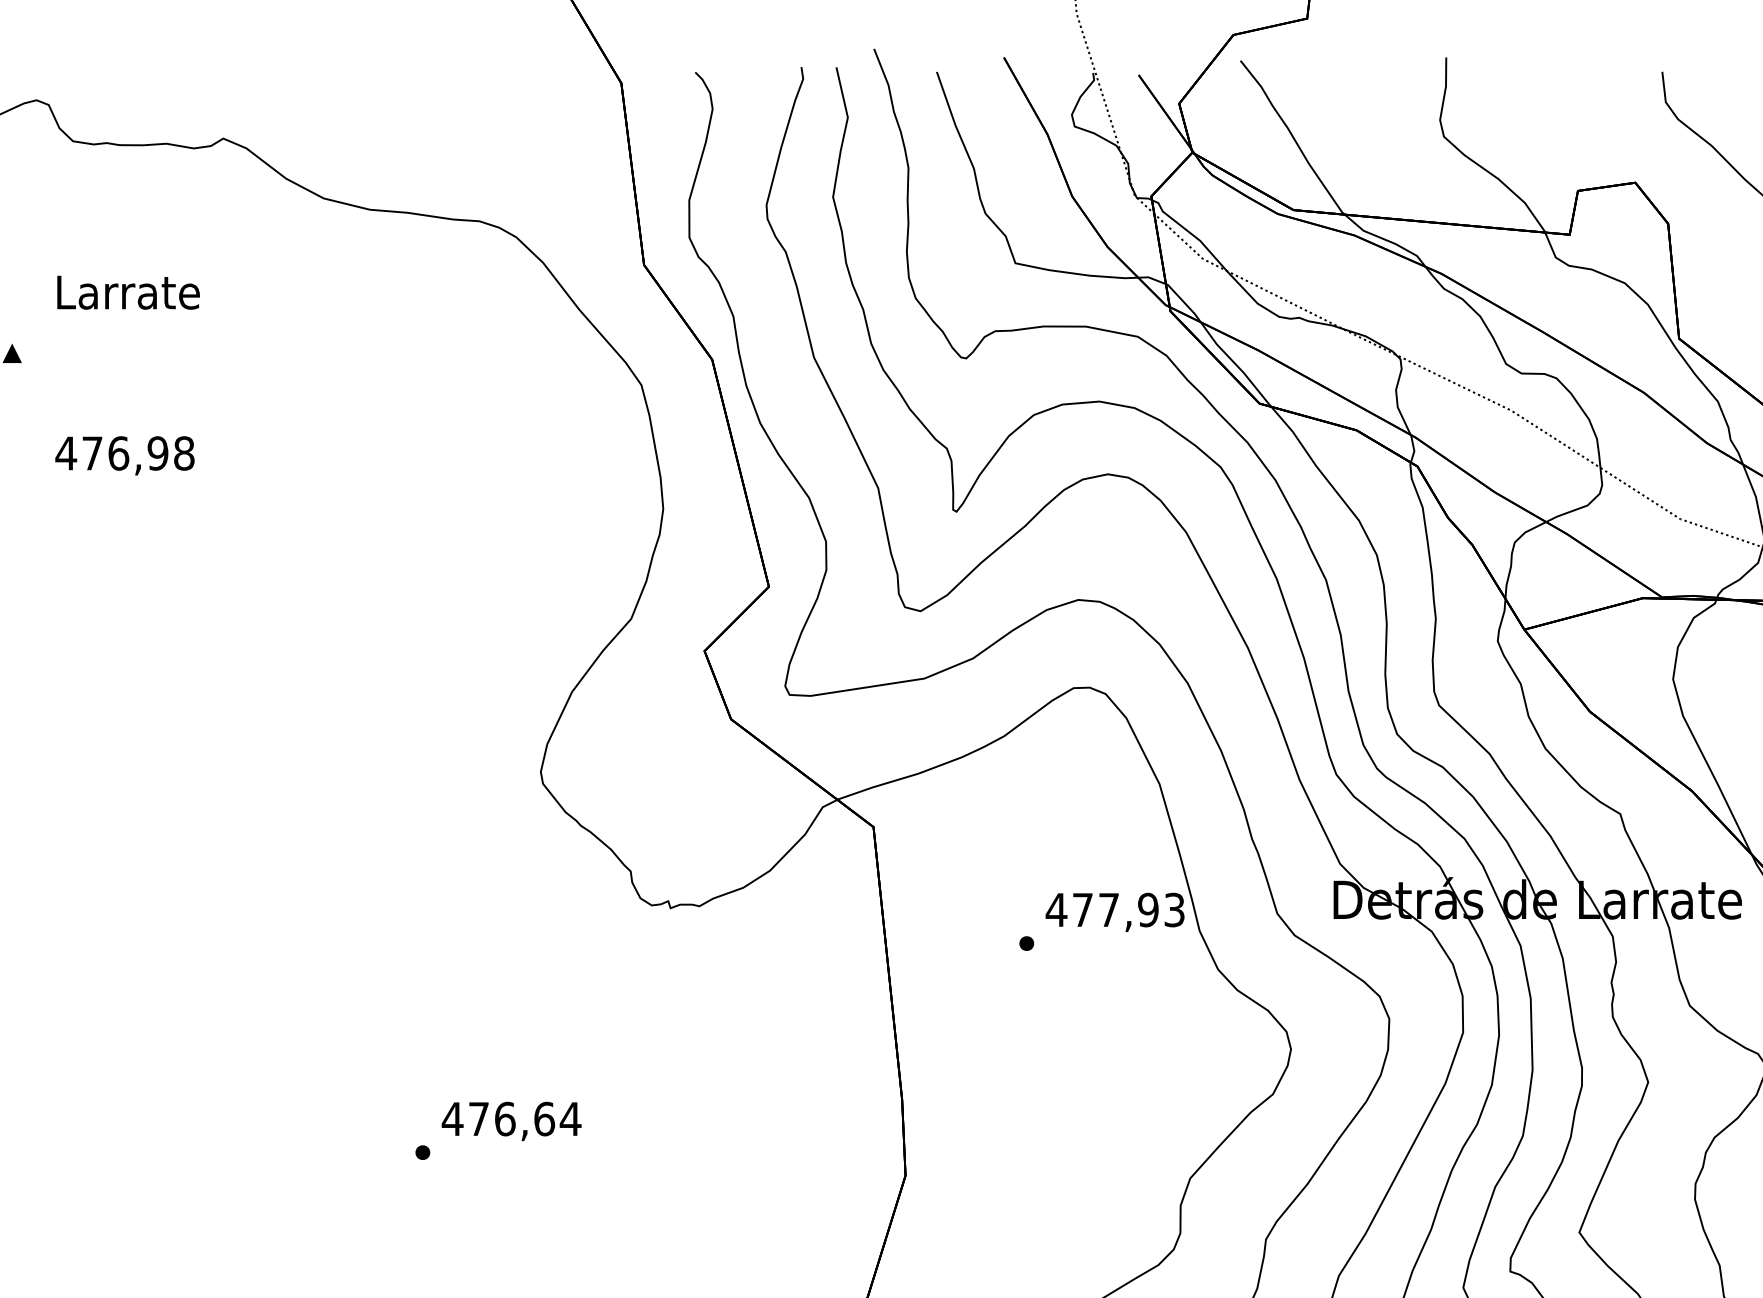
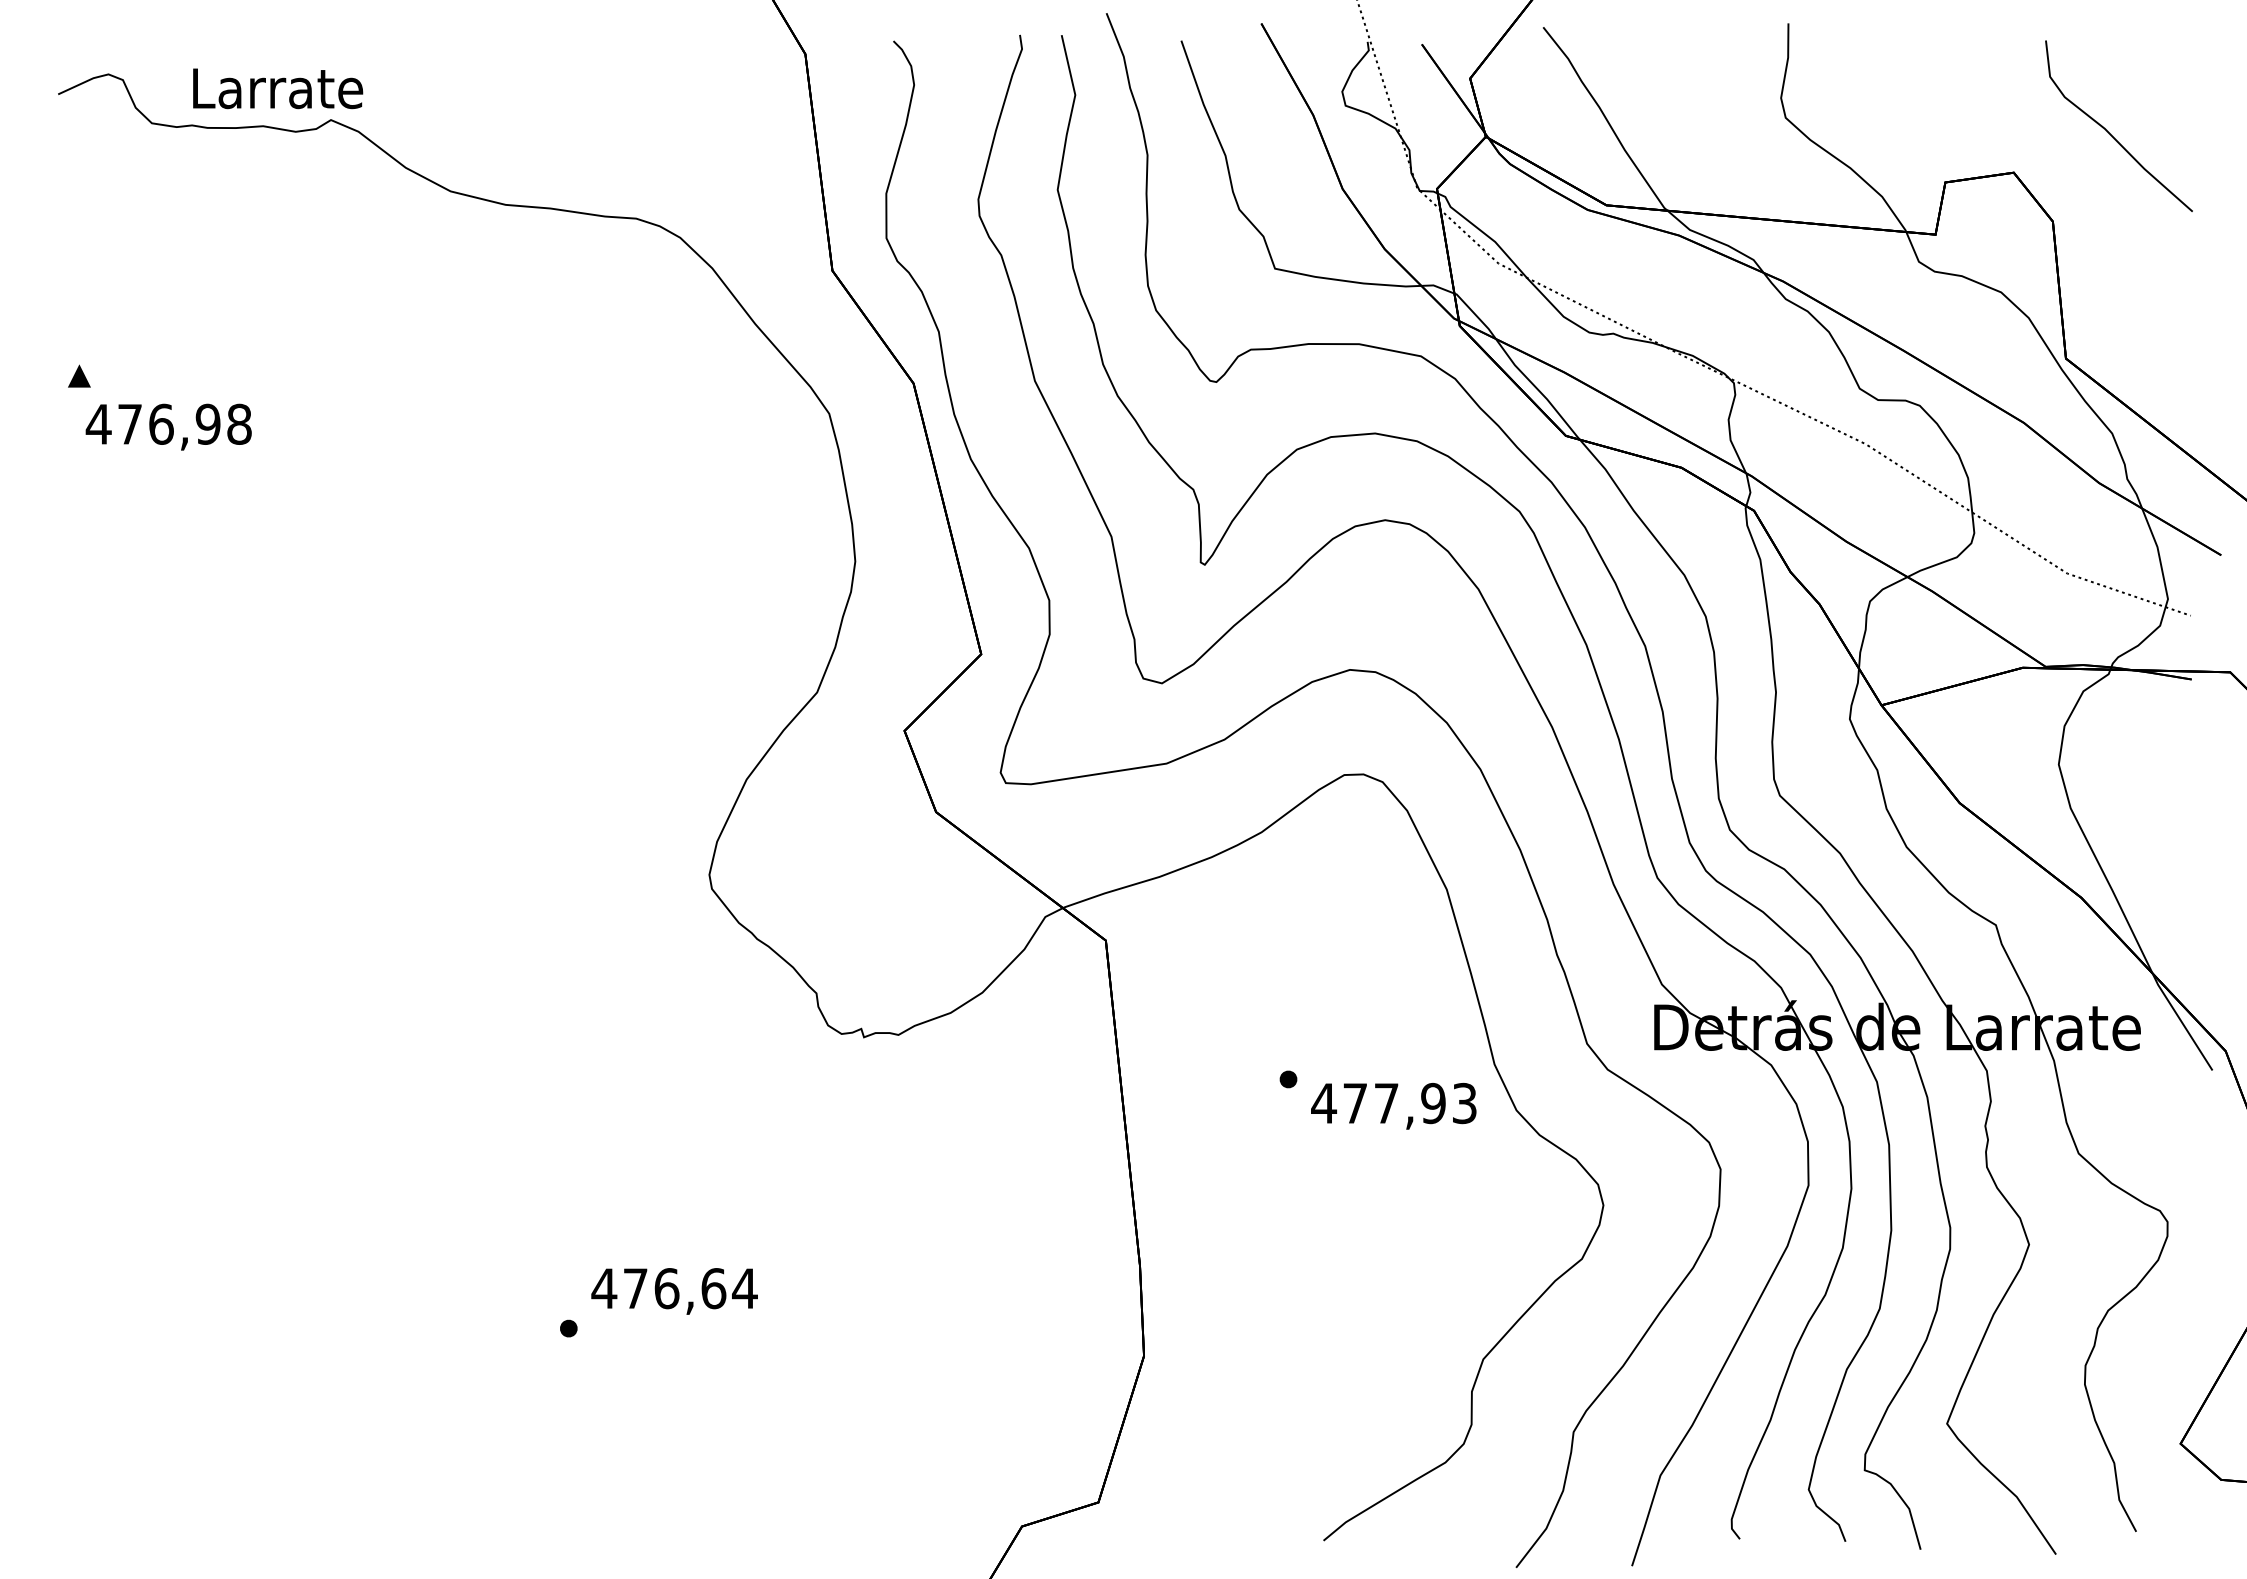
text: (128, 292) -> (278, 88), moved
text: (124, 455) -> (168, 426), moved
text: (1114, 912) -> (1393, 1106), moved

